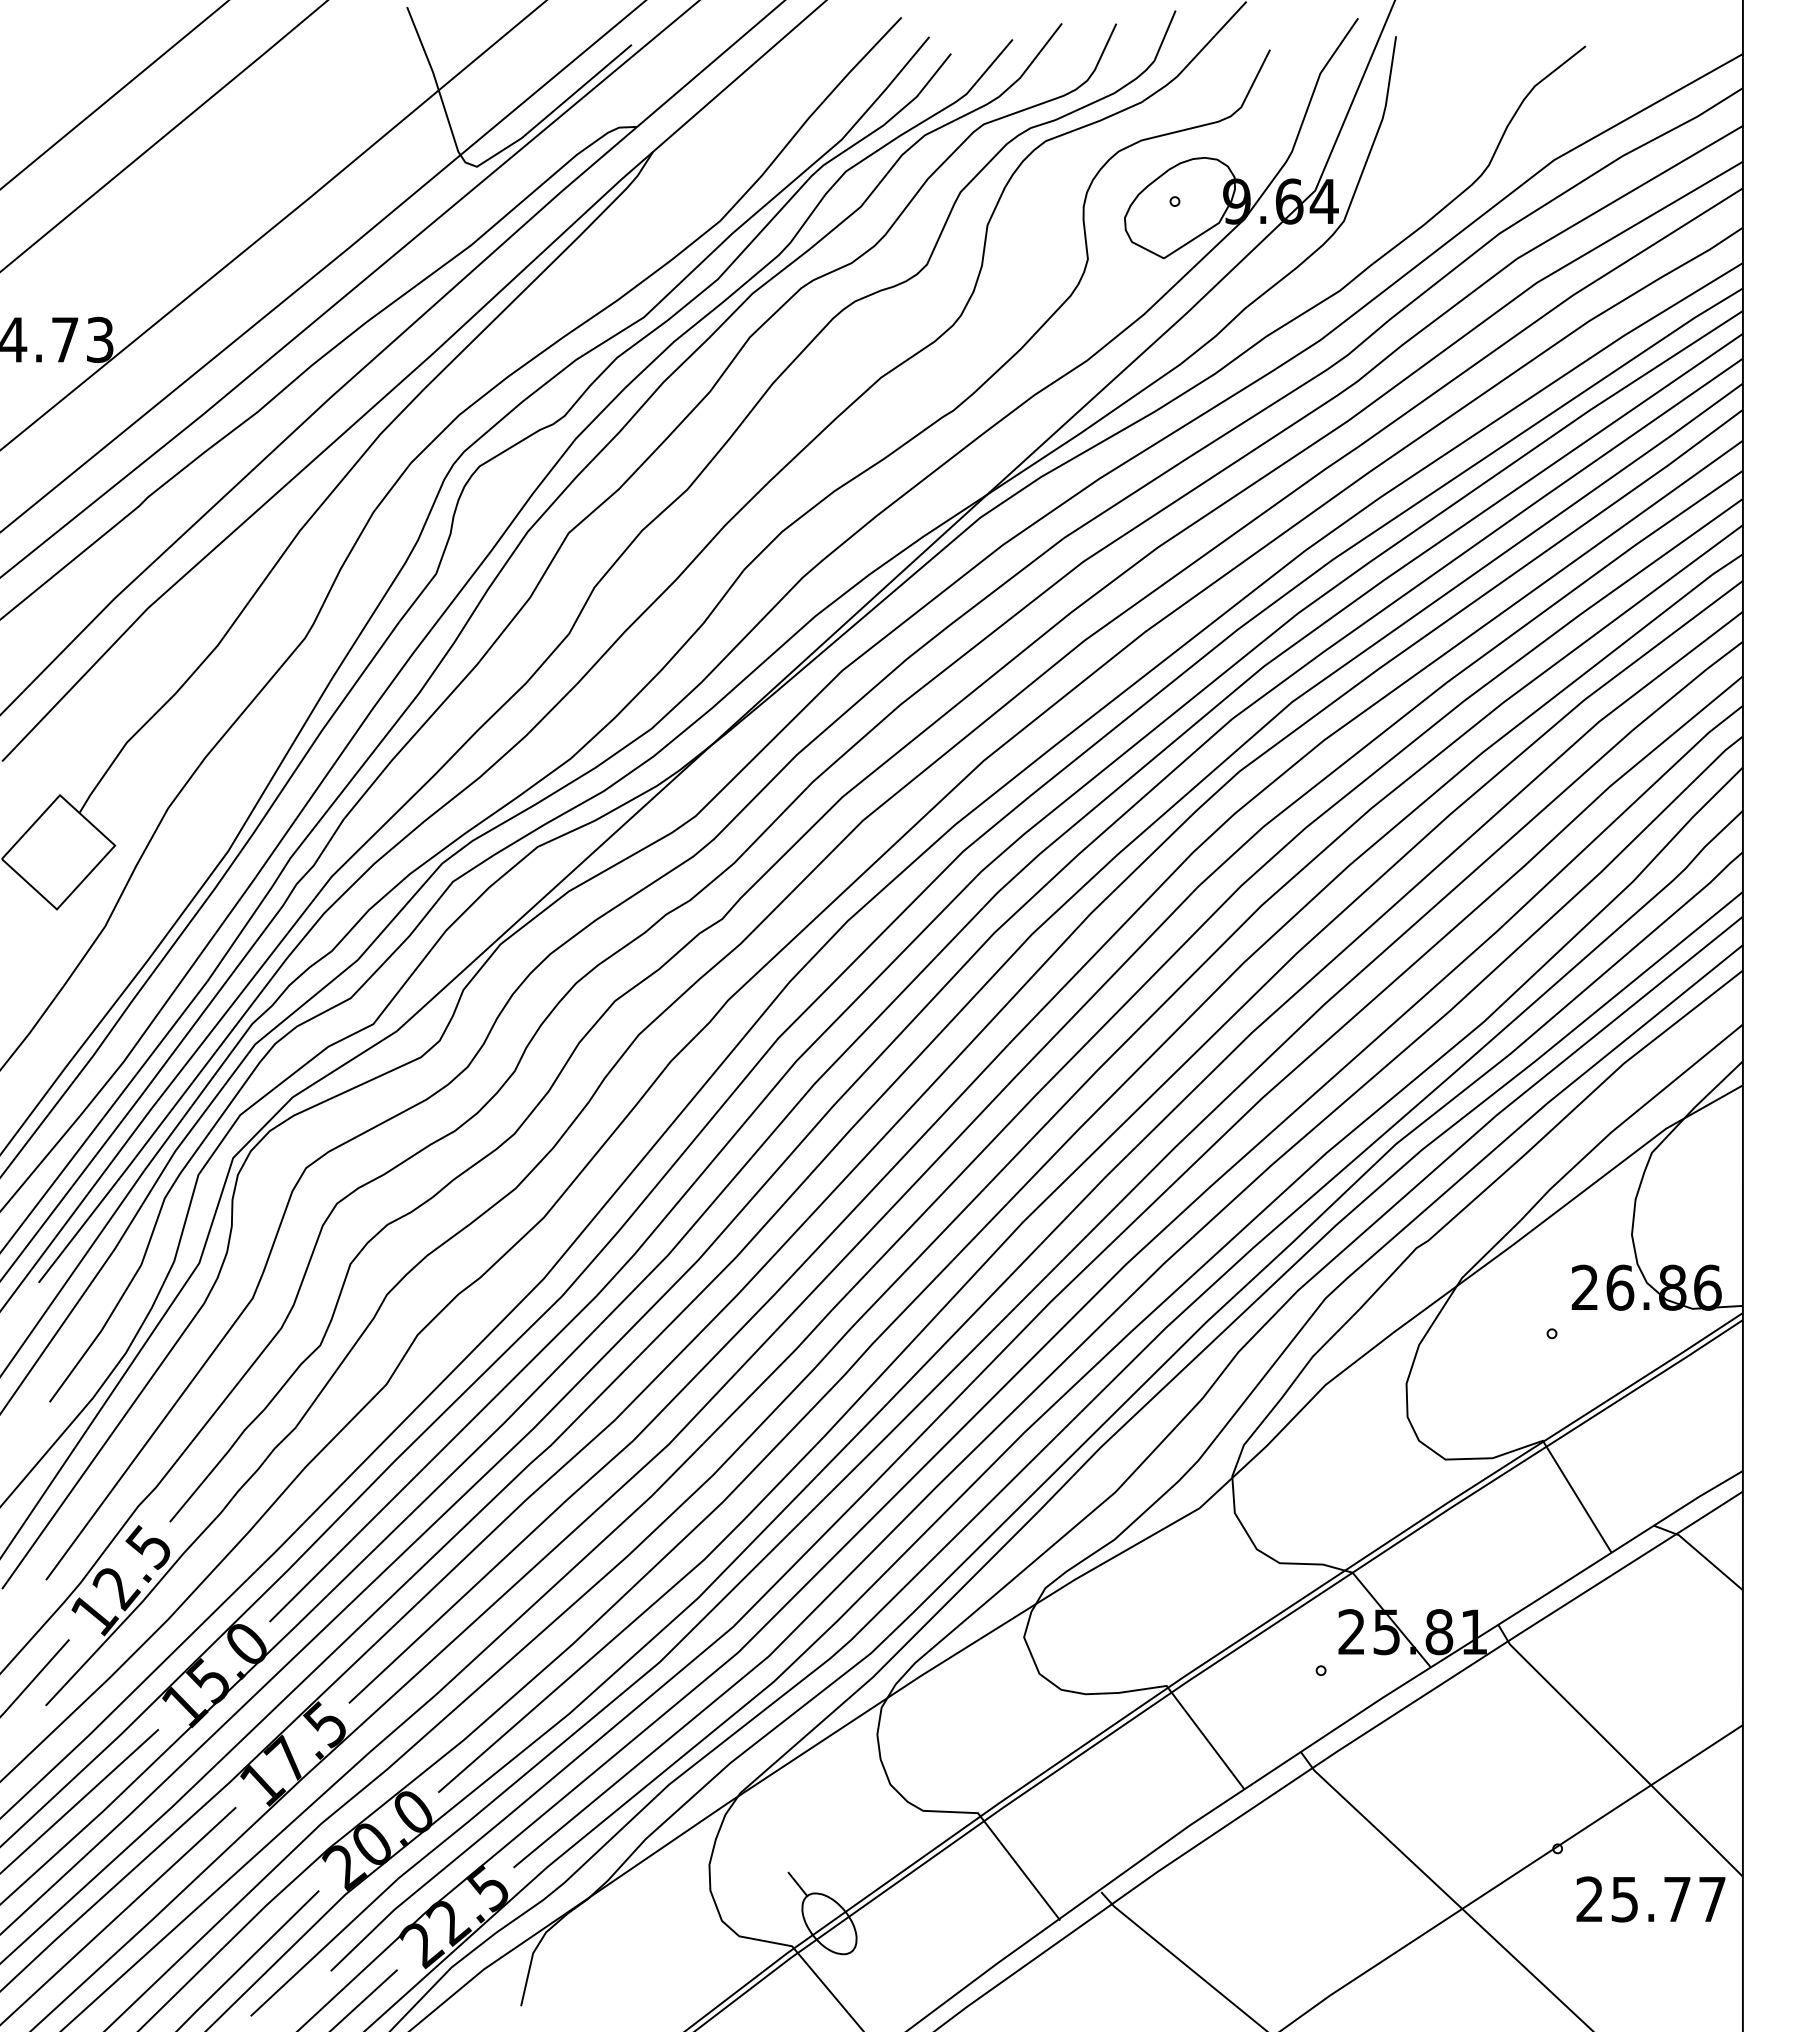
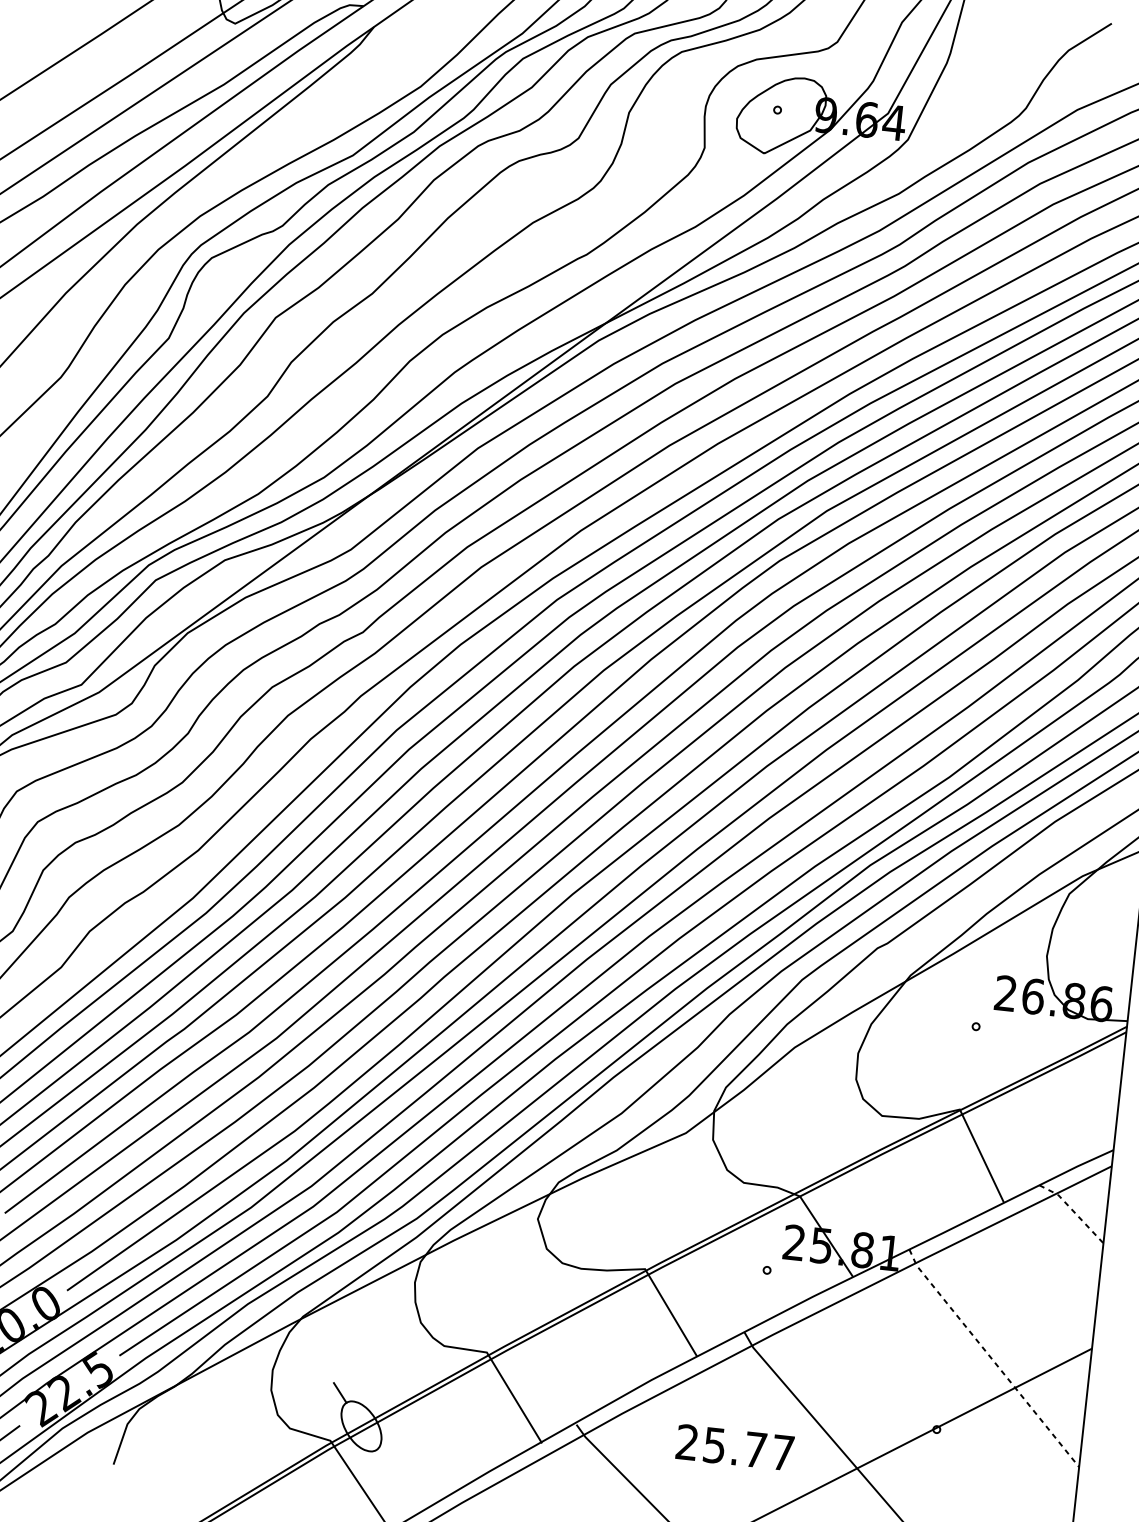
line: (1700, 1553) -> (1073, 1210), solid -> dashed
line: (1618, 1752) -> (992, 1359), solid -> dashed
text: (1650, 1899) -> (734, 1447), moved

